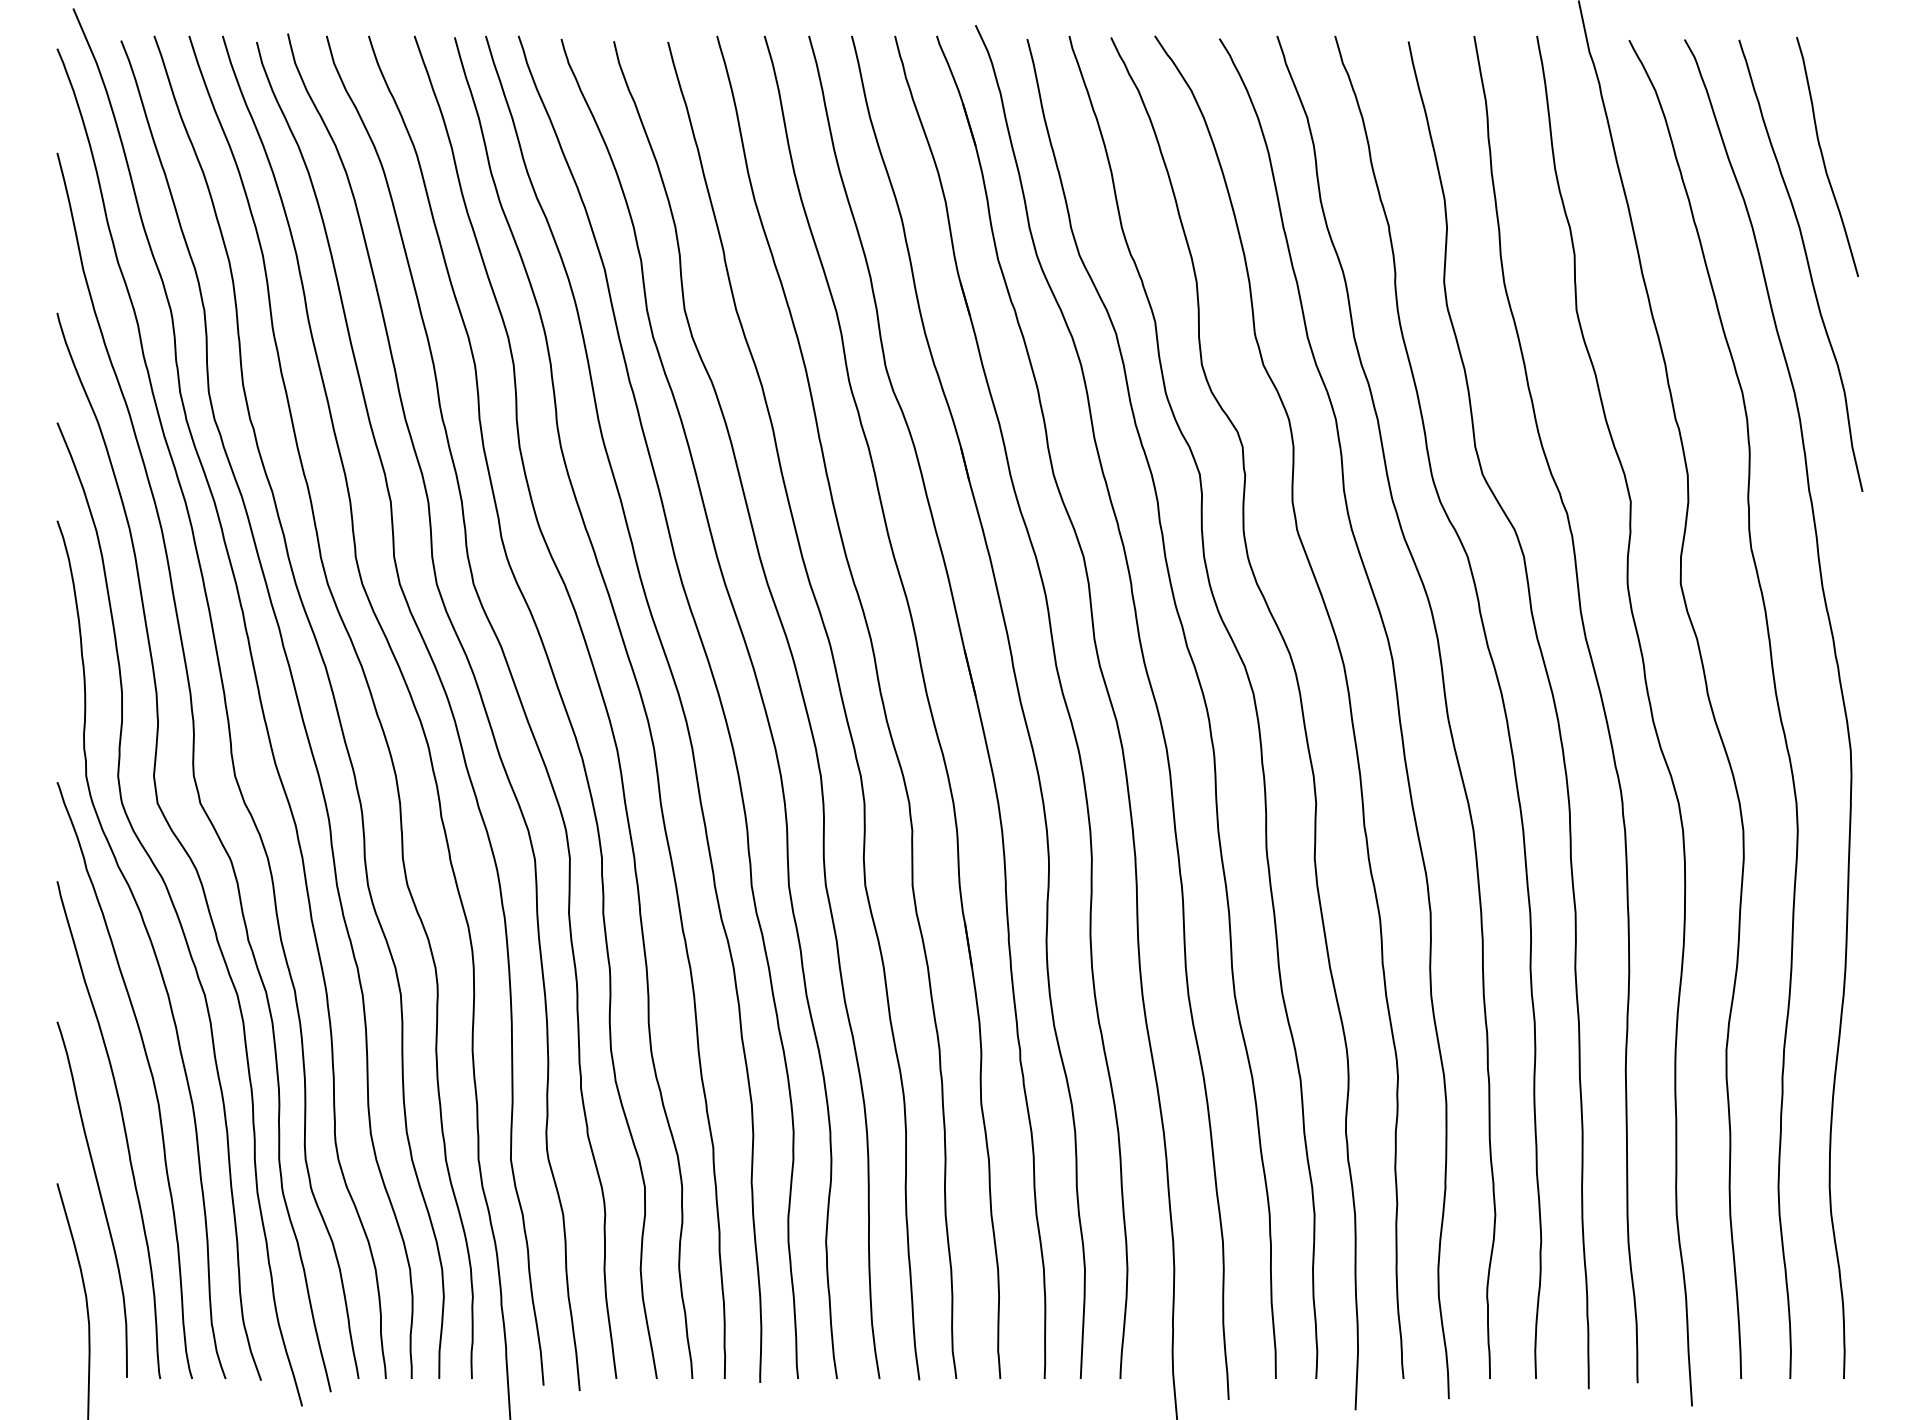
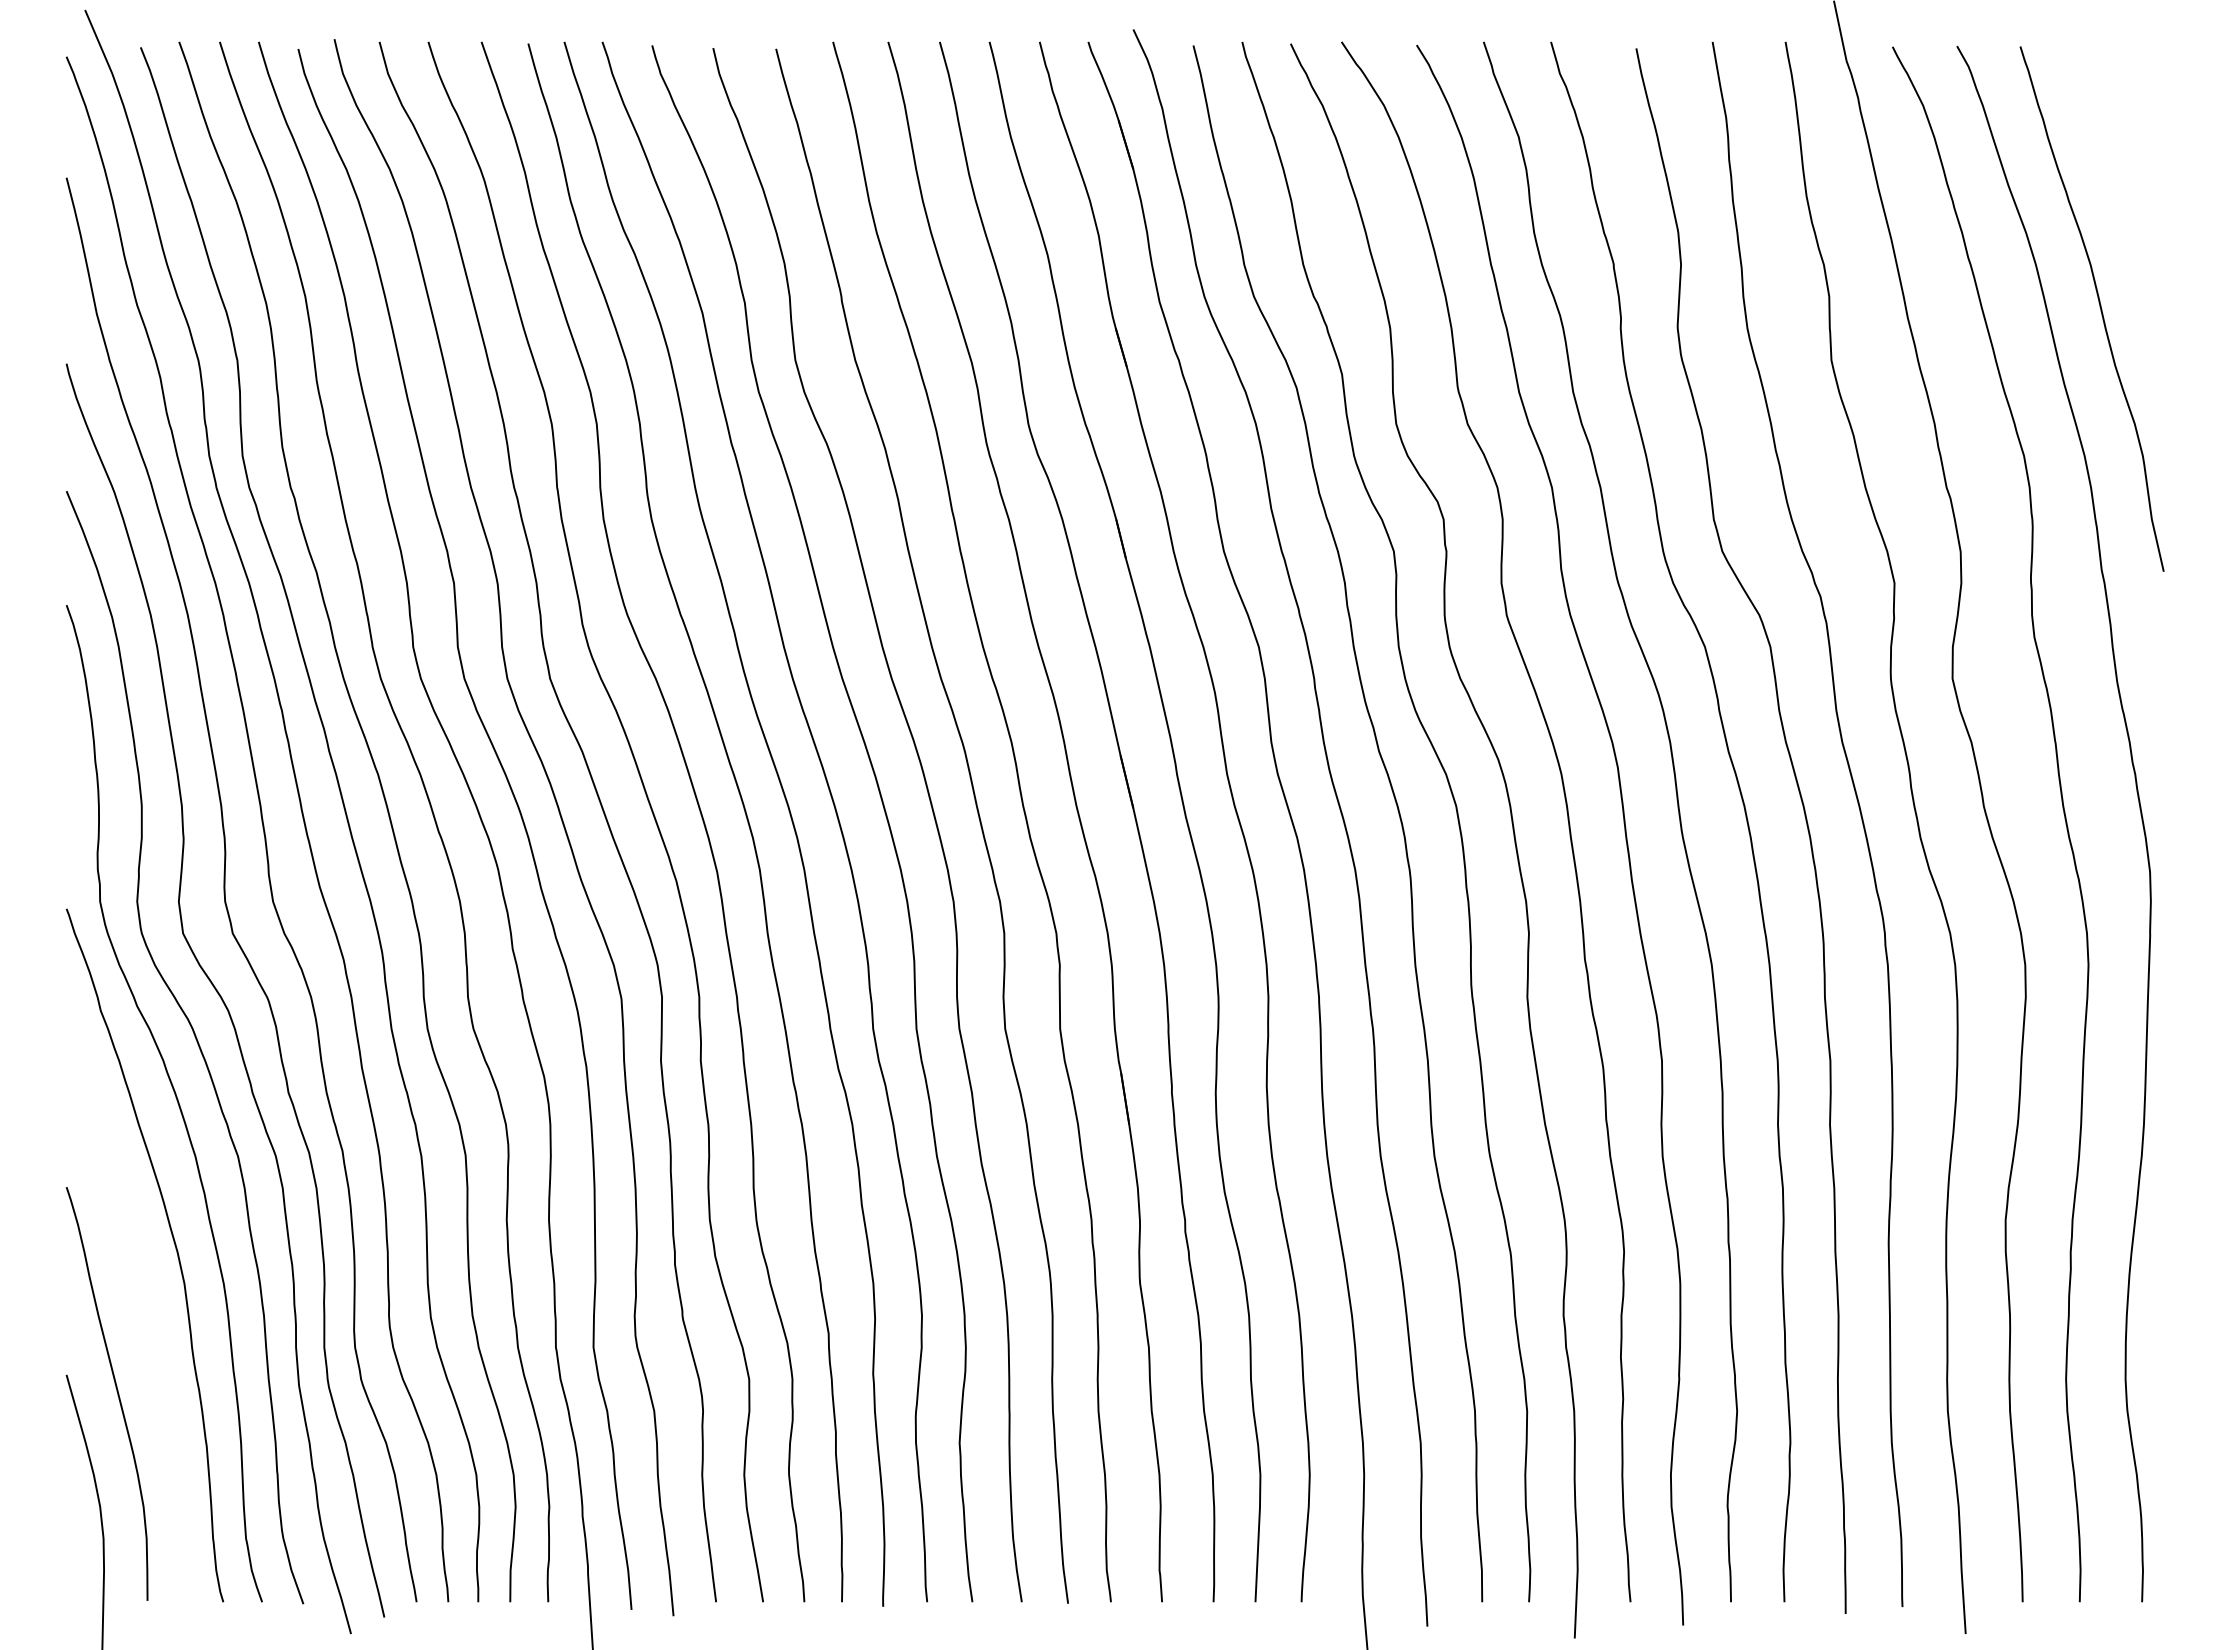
curve: (1823, 156) -> (2118, 182), removed
curve: (123, 1127) -> (143, 1310), removed

